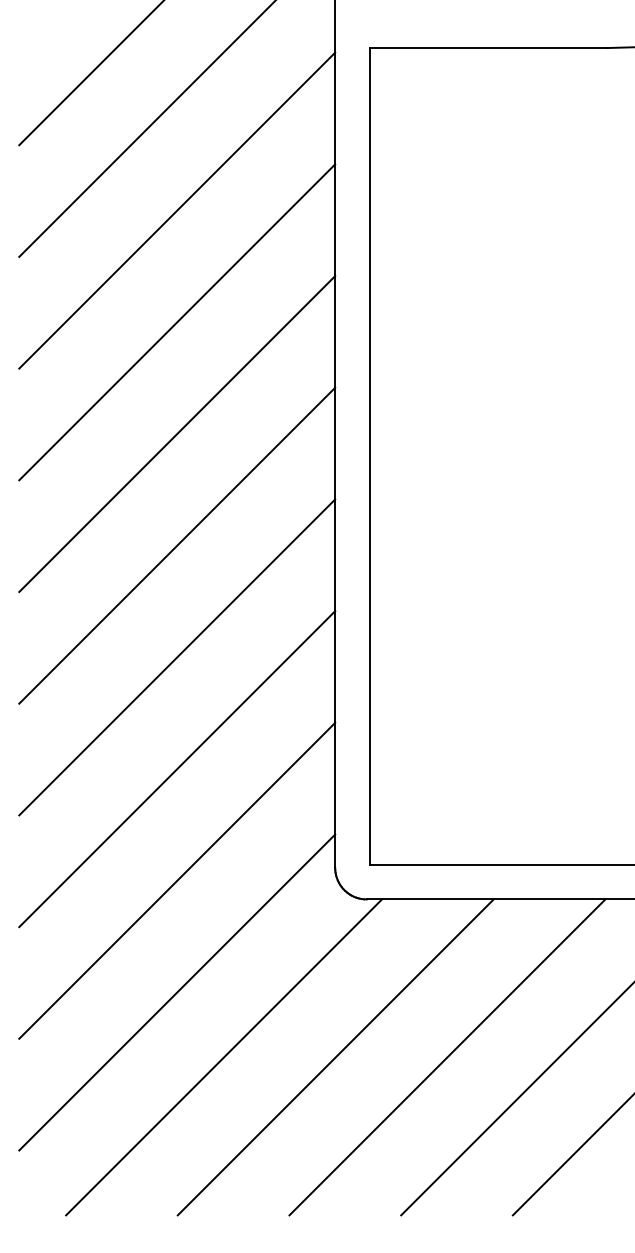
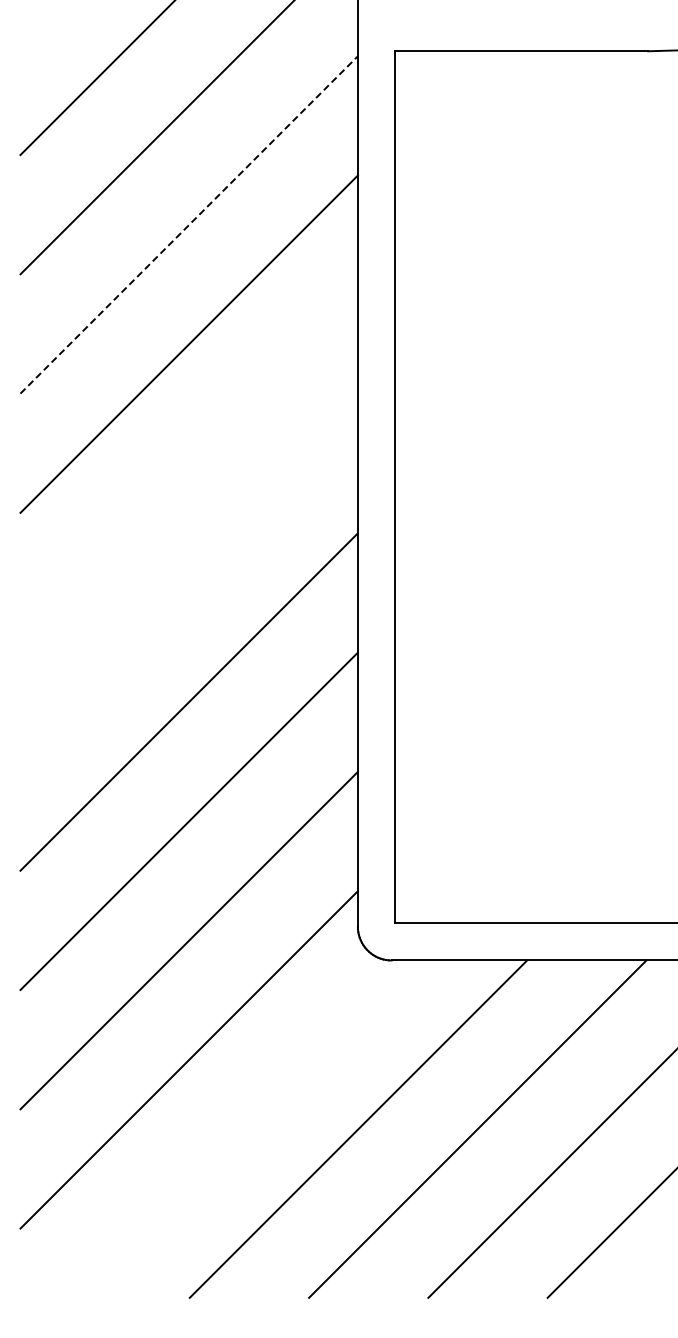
line: (177, 210) -> (189, 224), solid -> dashed
line: (176, 434) -> (188, 463), removed
line: (176, 545) -> (188, 582), removed
line: (223, 1056) -> (238, 1128), removed

